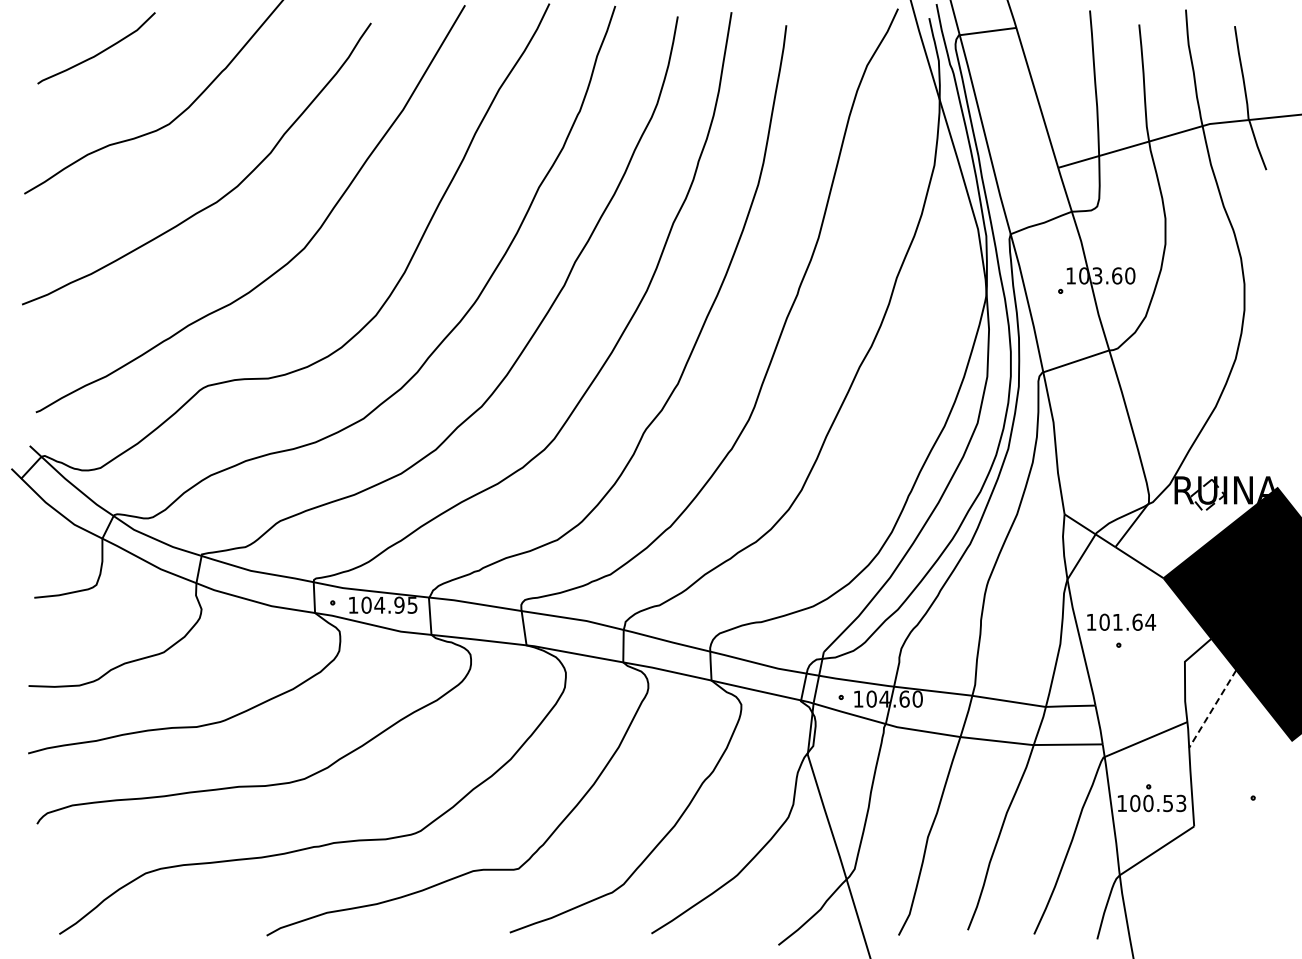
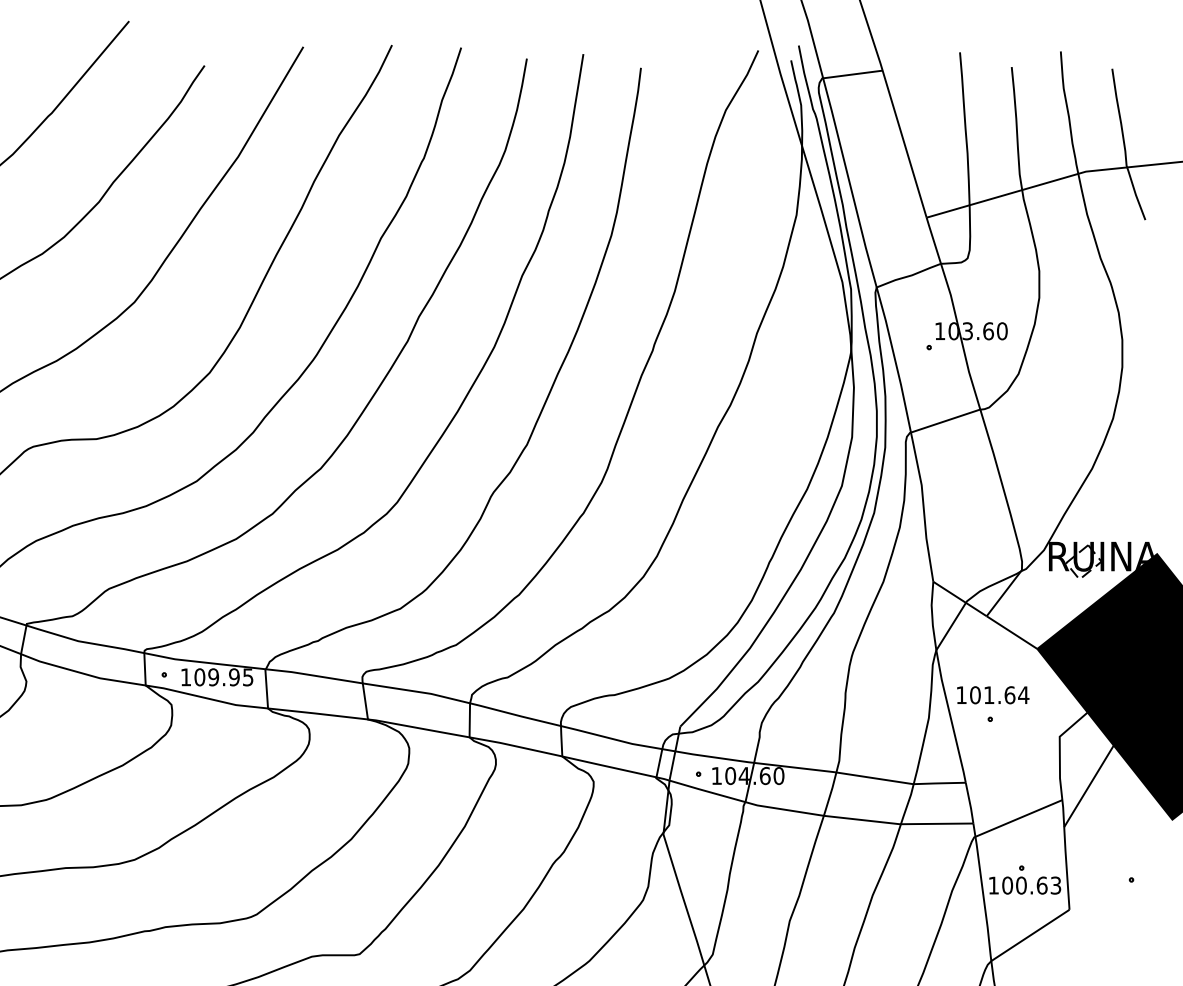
text: (379, 604) -> (213, 676), 104.95 -> 109.95
line: (1212, 709) -> (1088, 786), dashed -> solid
text: (1168, 803) -> (1042, 885), 100.53 -> 100.63

